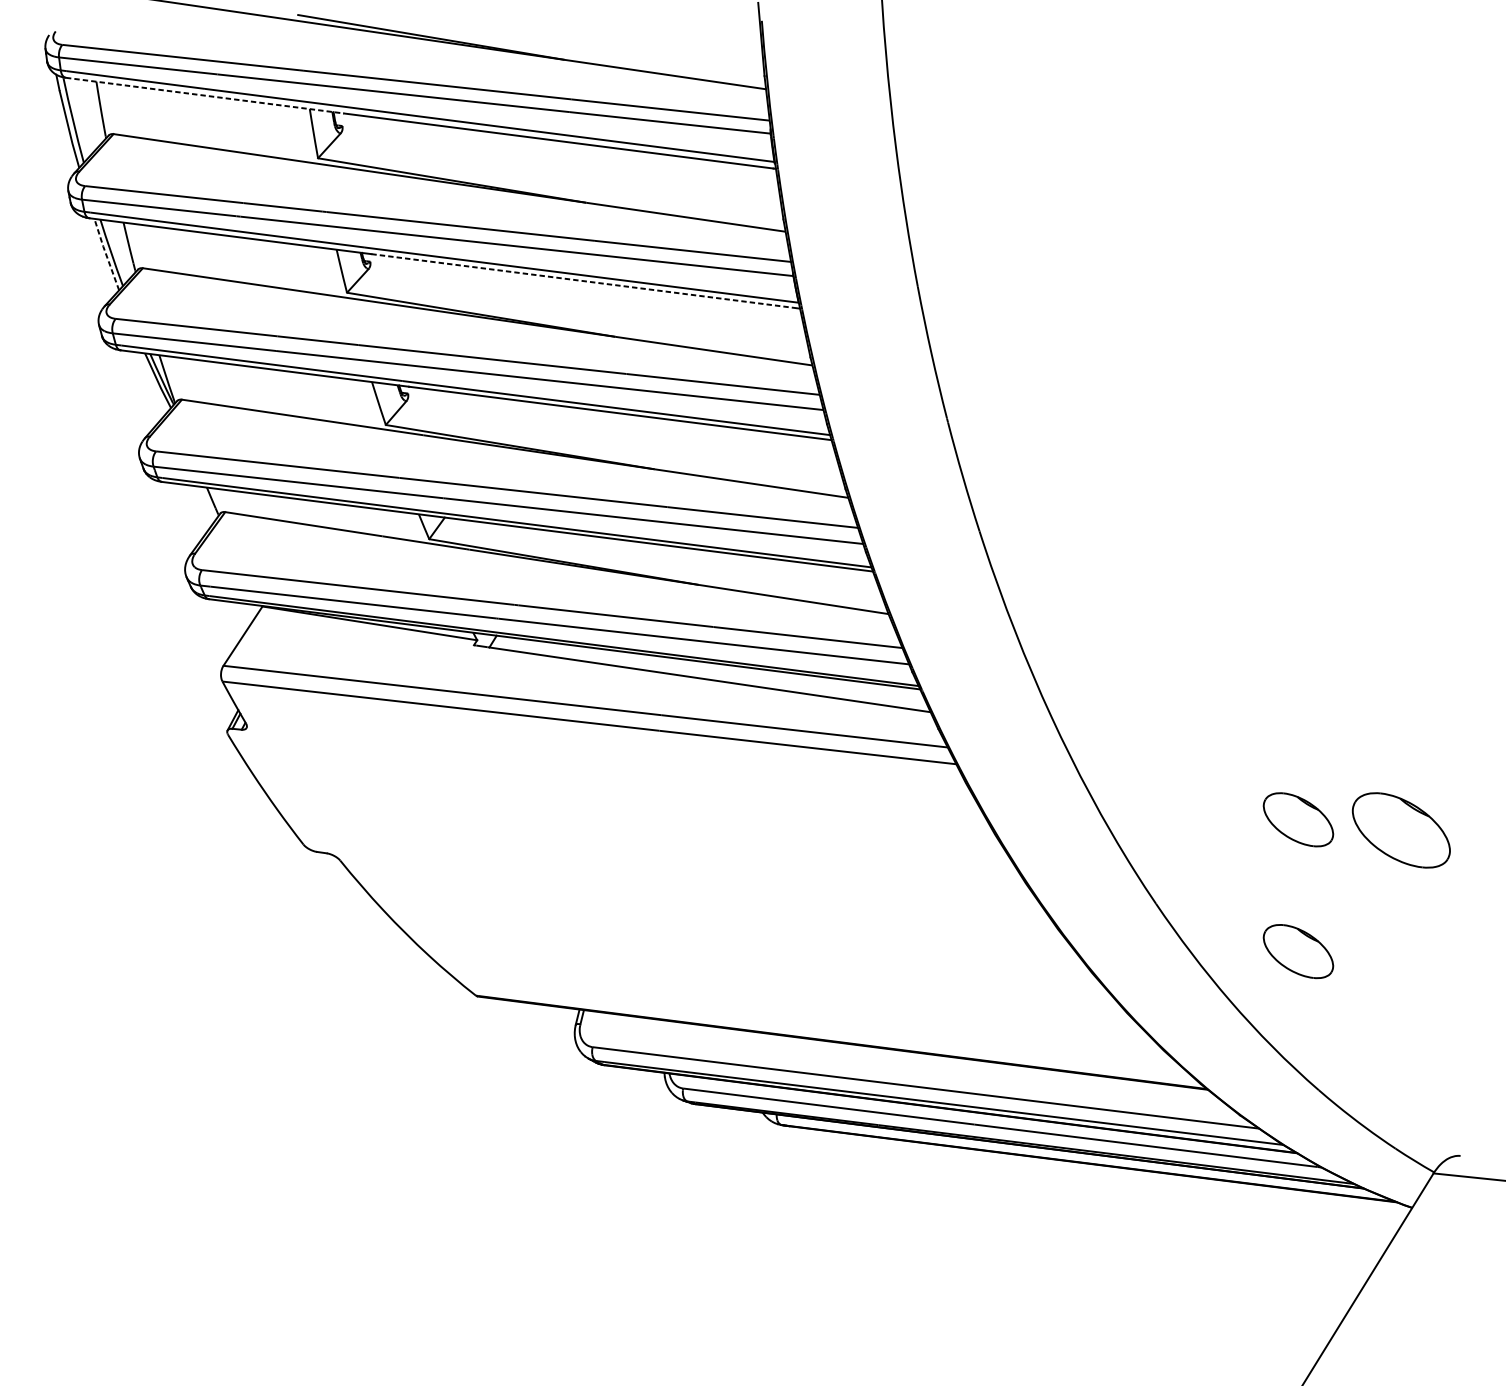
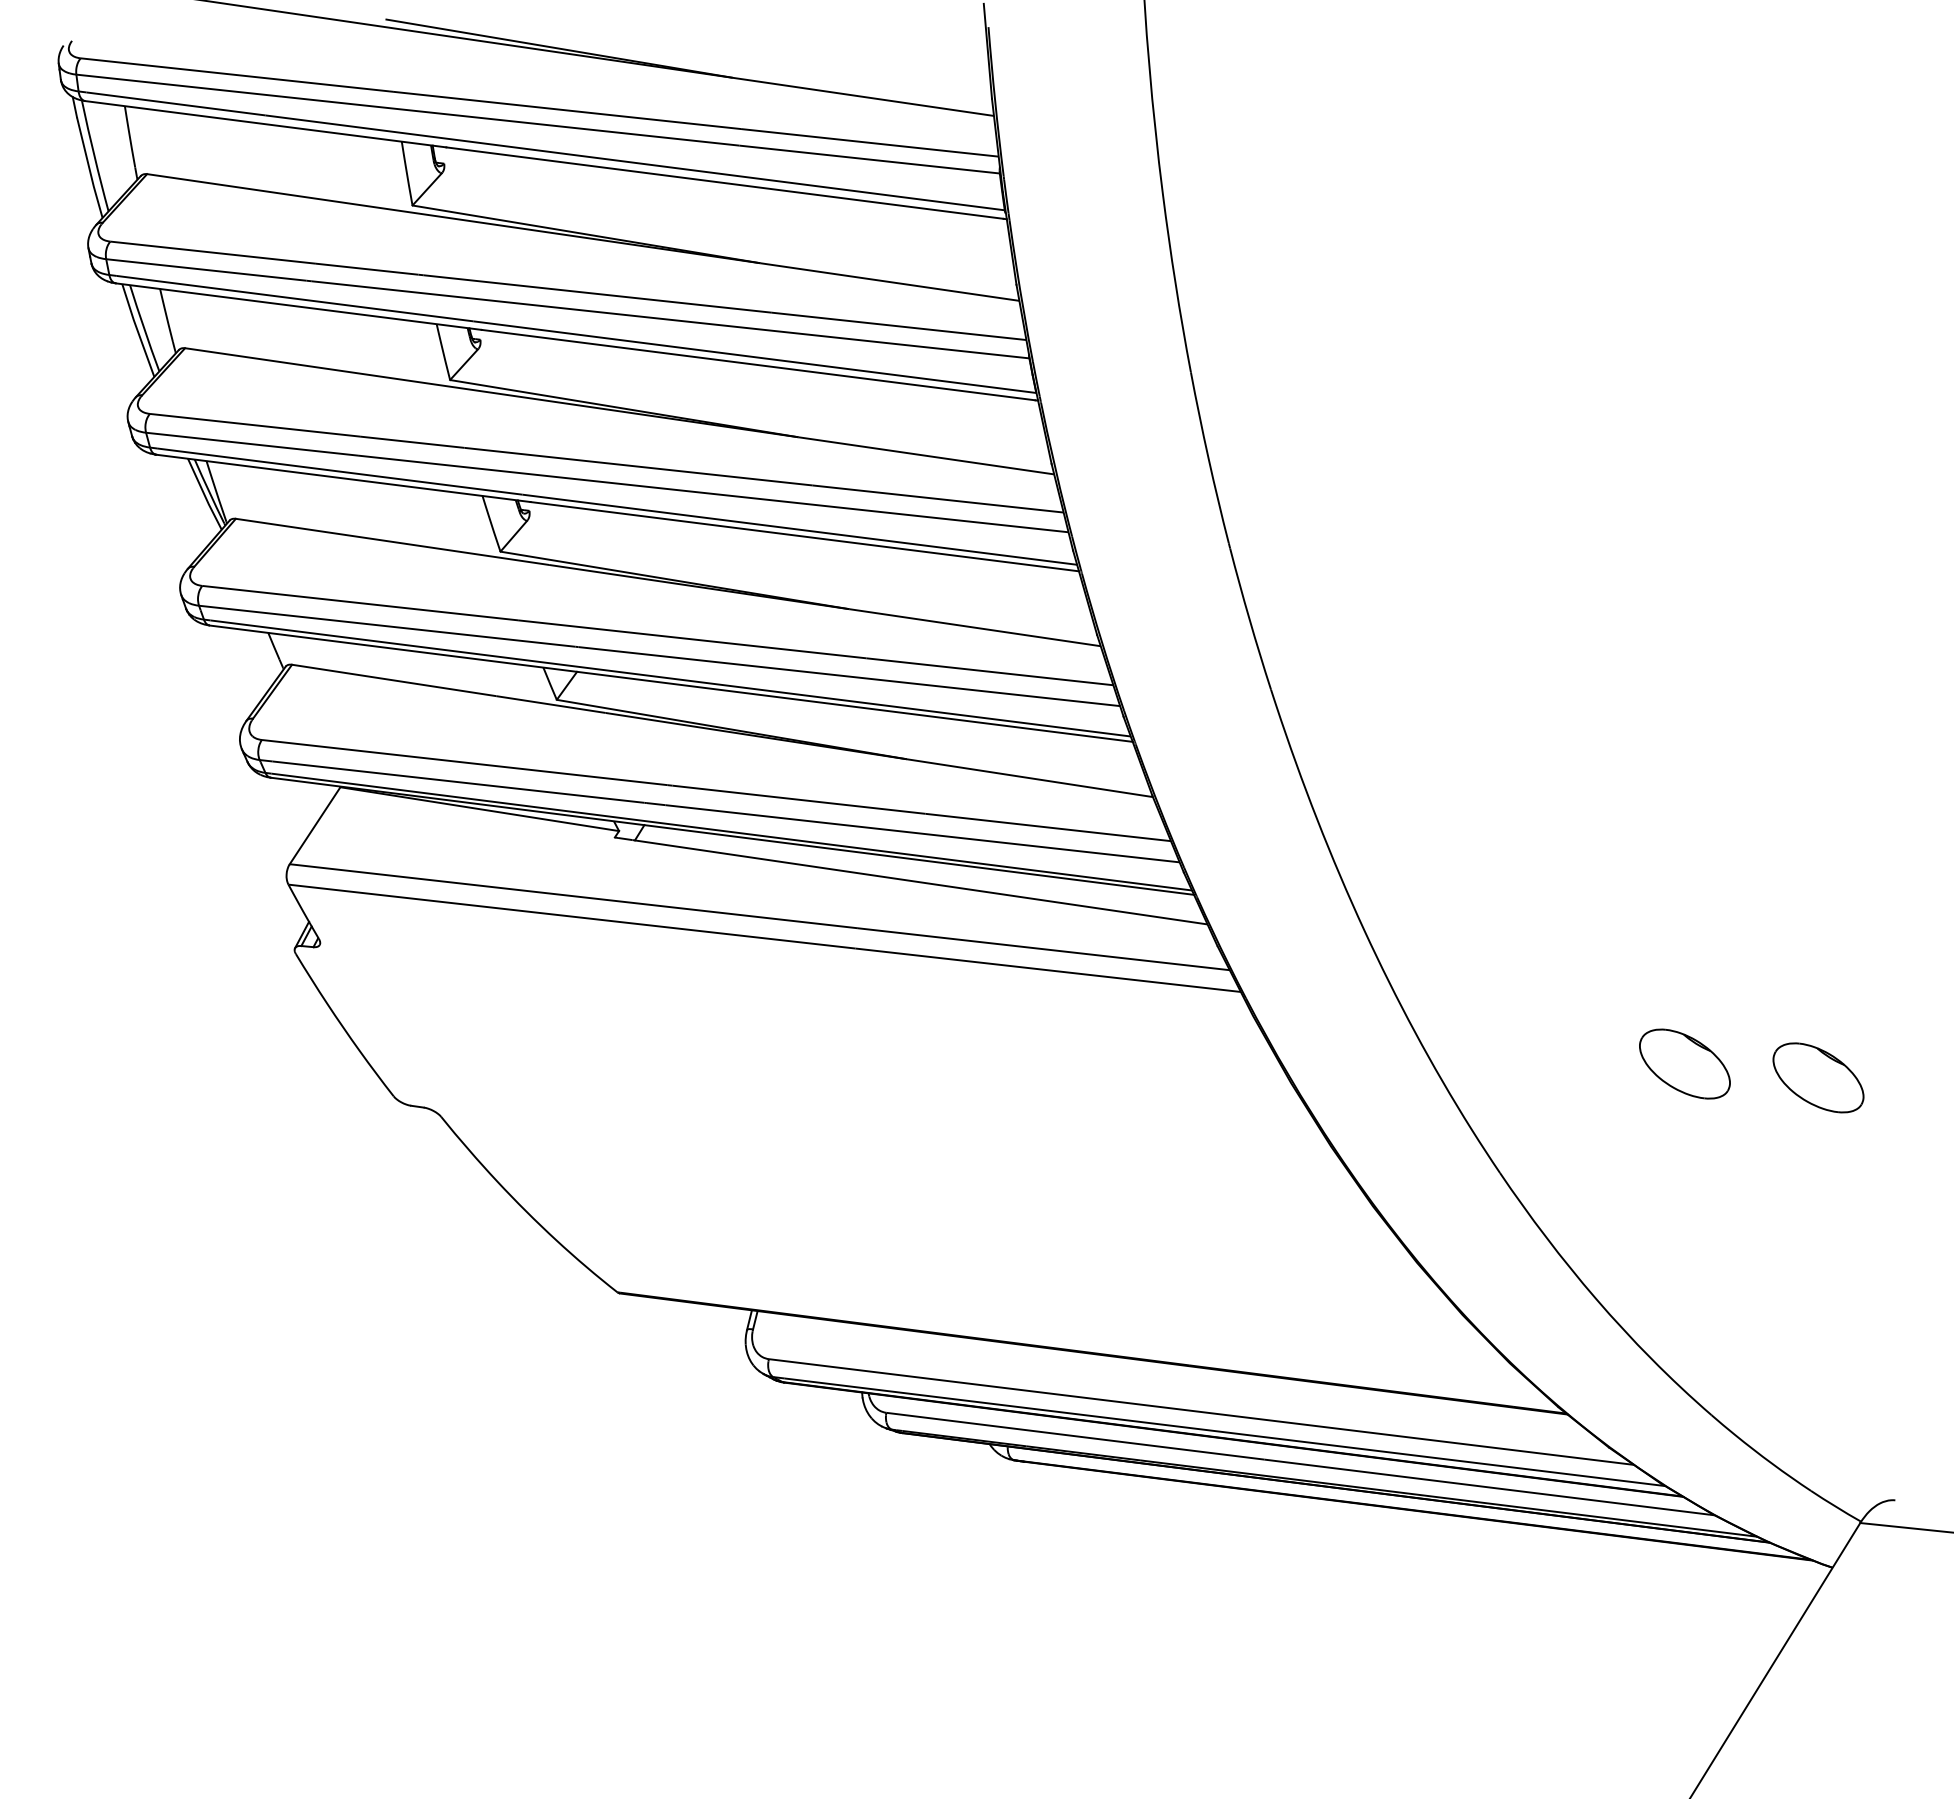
line: (205, 95) -> (266, 124), dashed -> solid
line: (106, 254) -> (137, 330), dashed -> solid
line: (585, 281) -> (759, 365), dashed -> solid
part: (1401, 830) -> (1818, 1077), size x0.71
part: (1298, 951) -> (1684, 1234), removed

